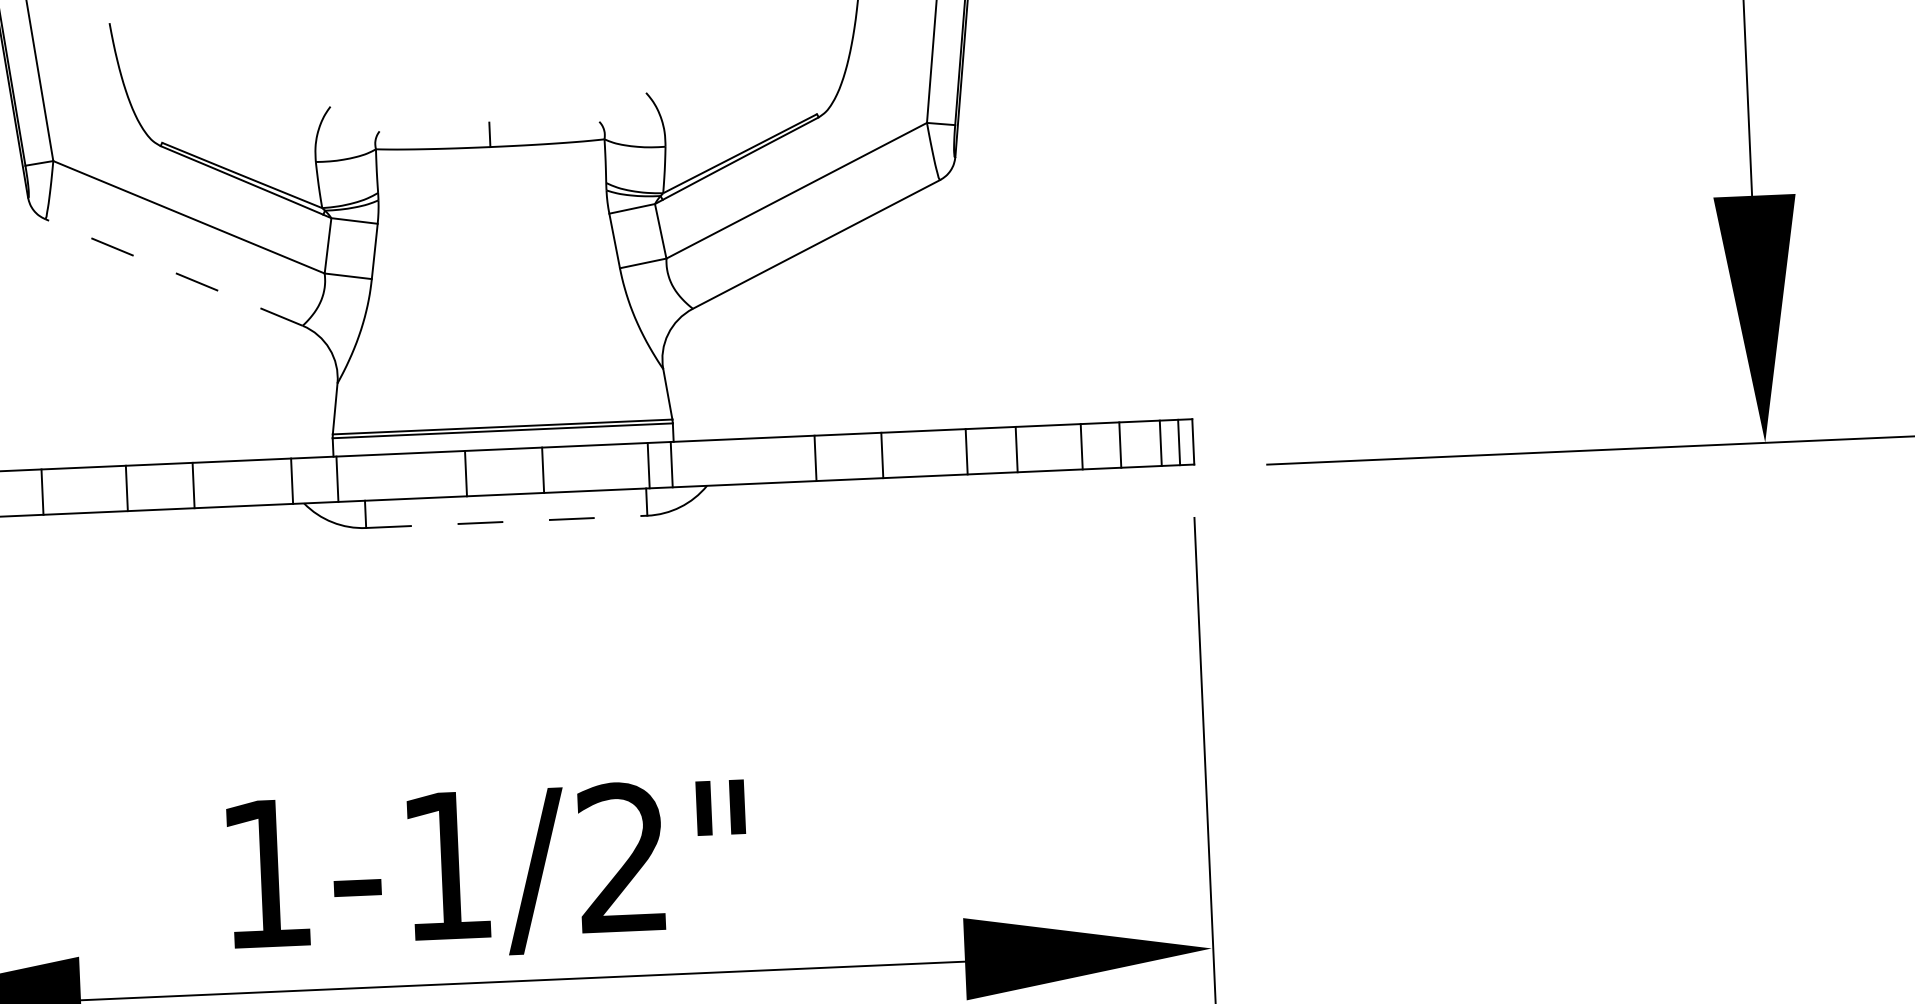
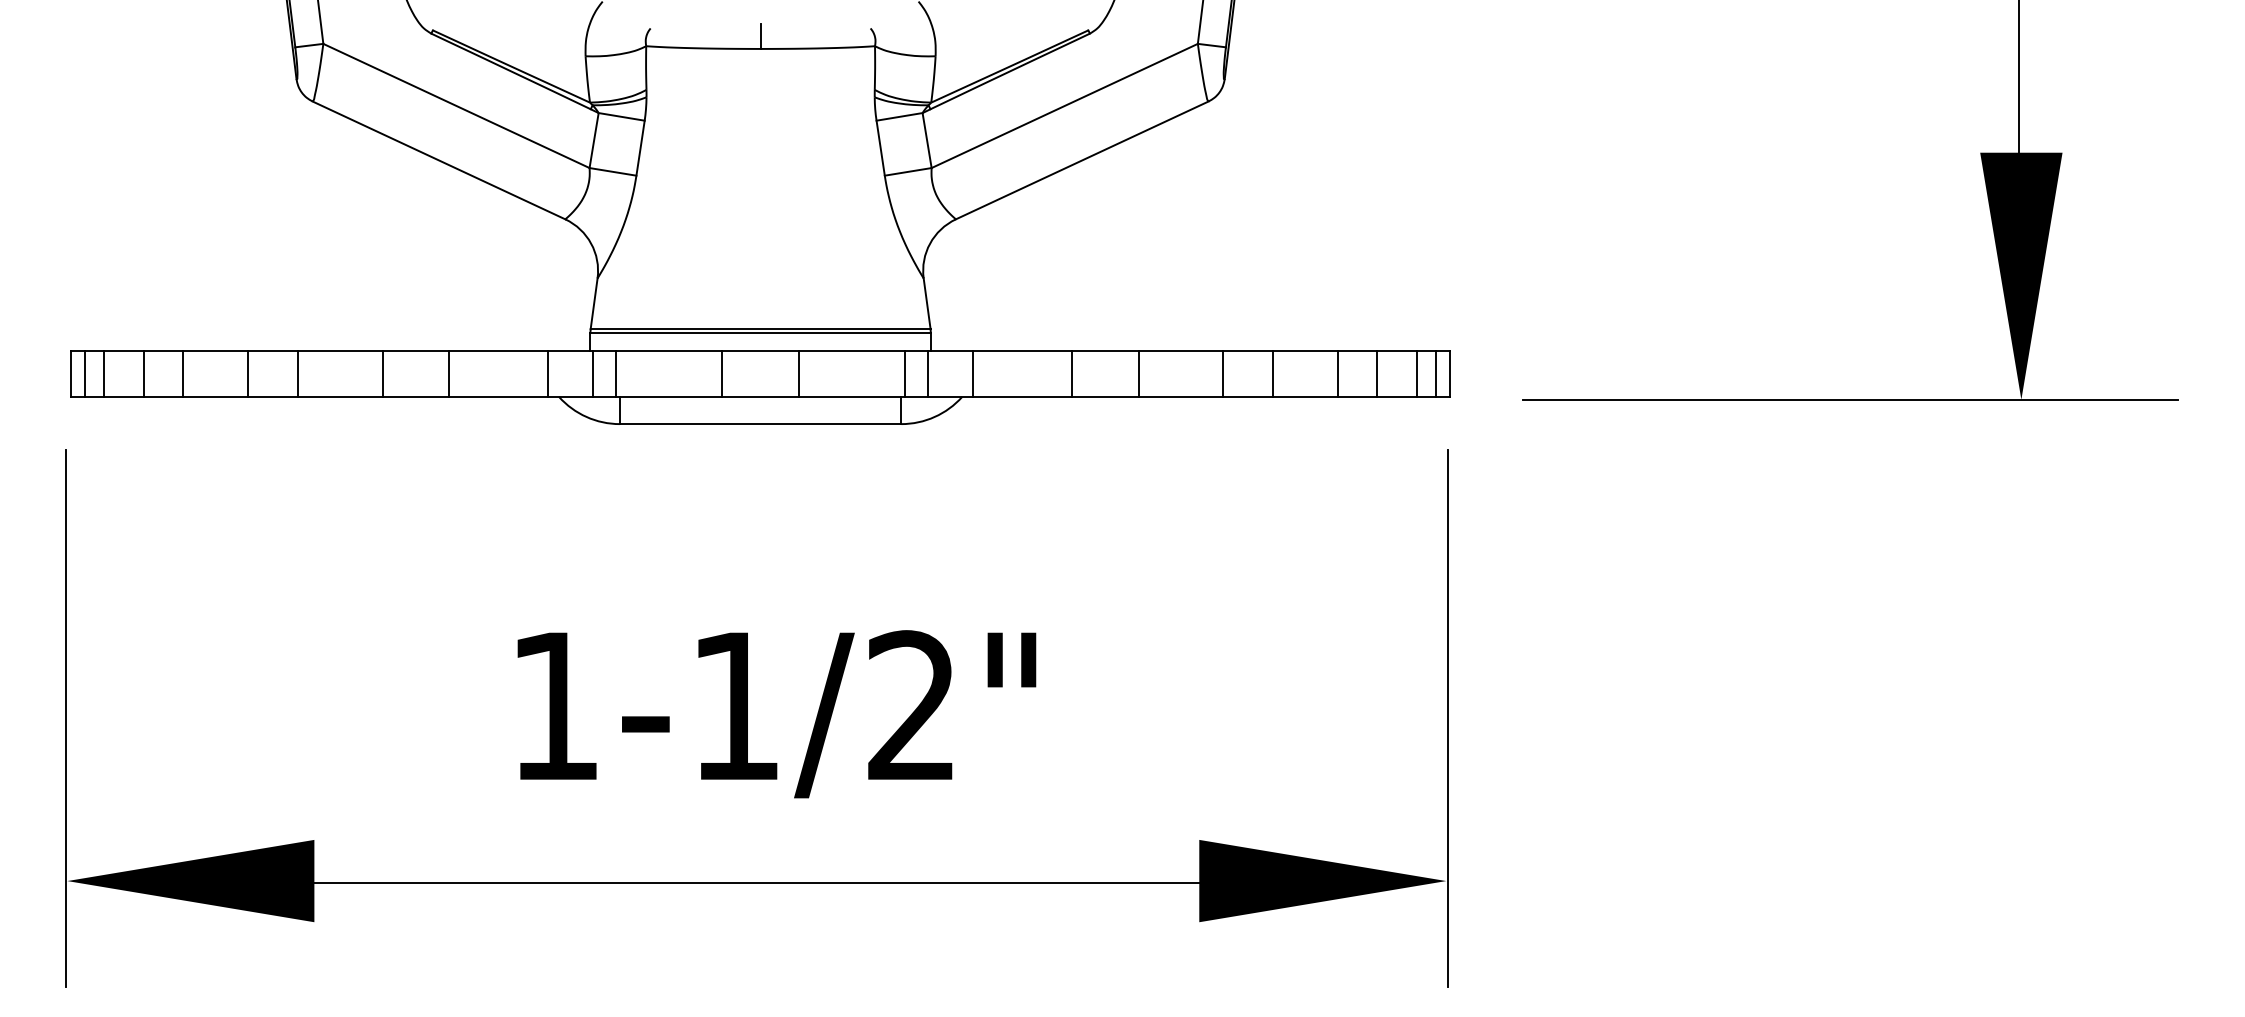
line: (173, 272) -> (438, 160), dashed -> solid
line: (717, 462) -> (973, 373), added
line: (360, 477) -> (616, 373), added
line: (506, 522) -> (760, 424), dashed -> solid
text: (487, 872) -> (776, 714), moved

